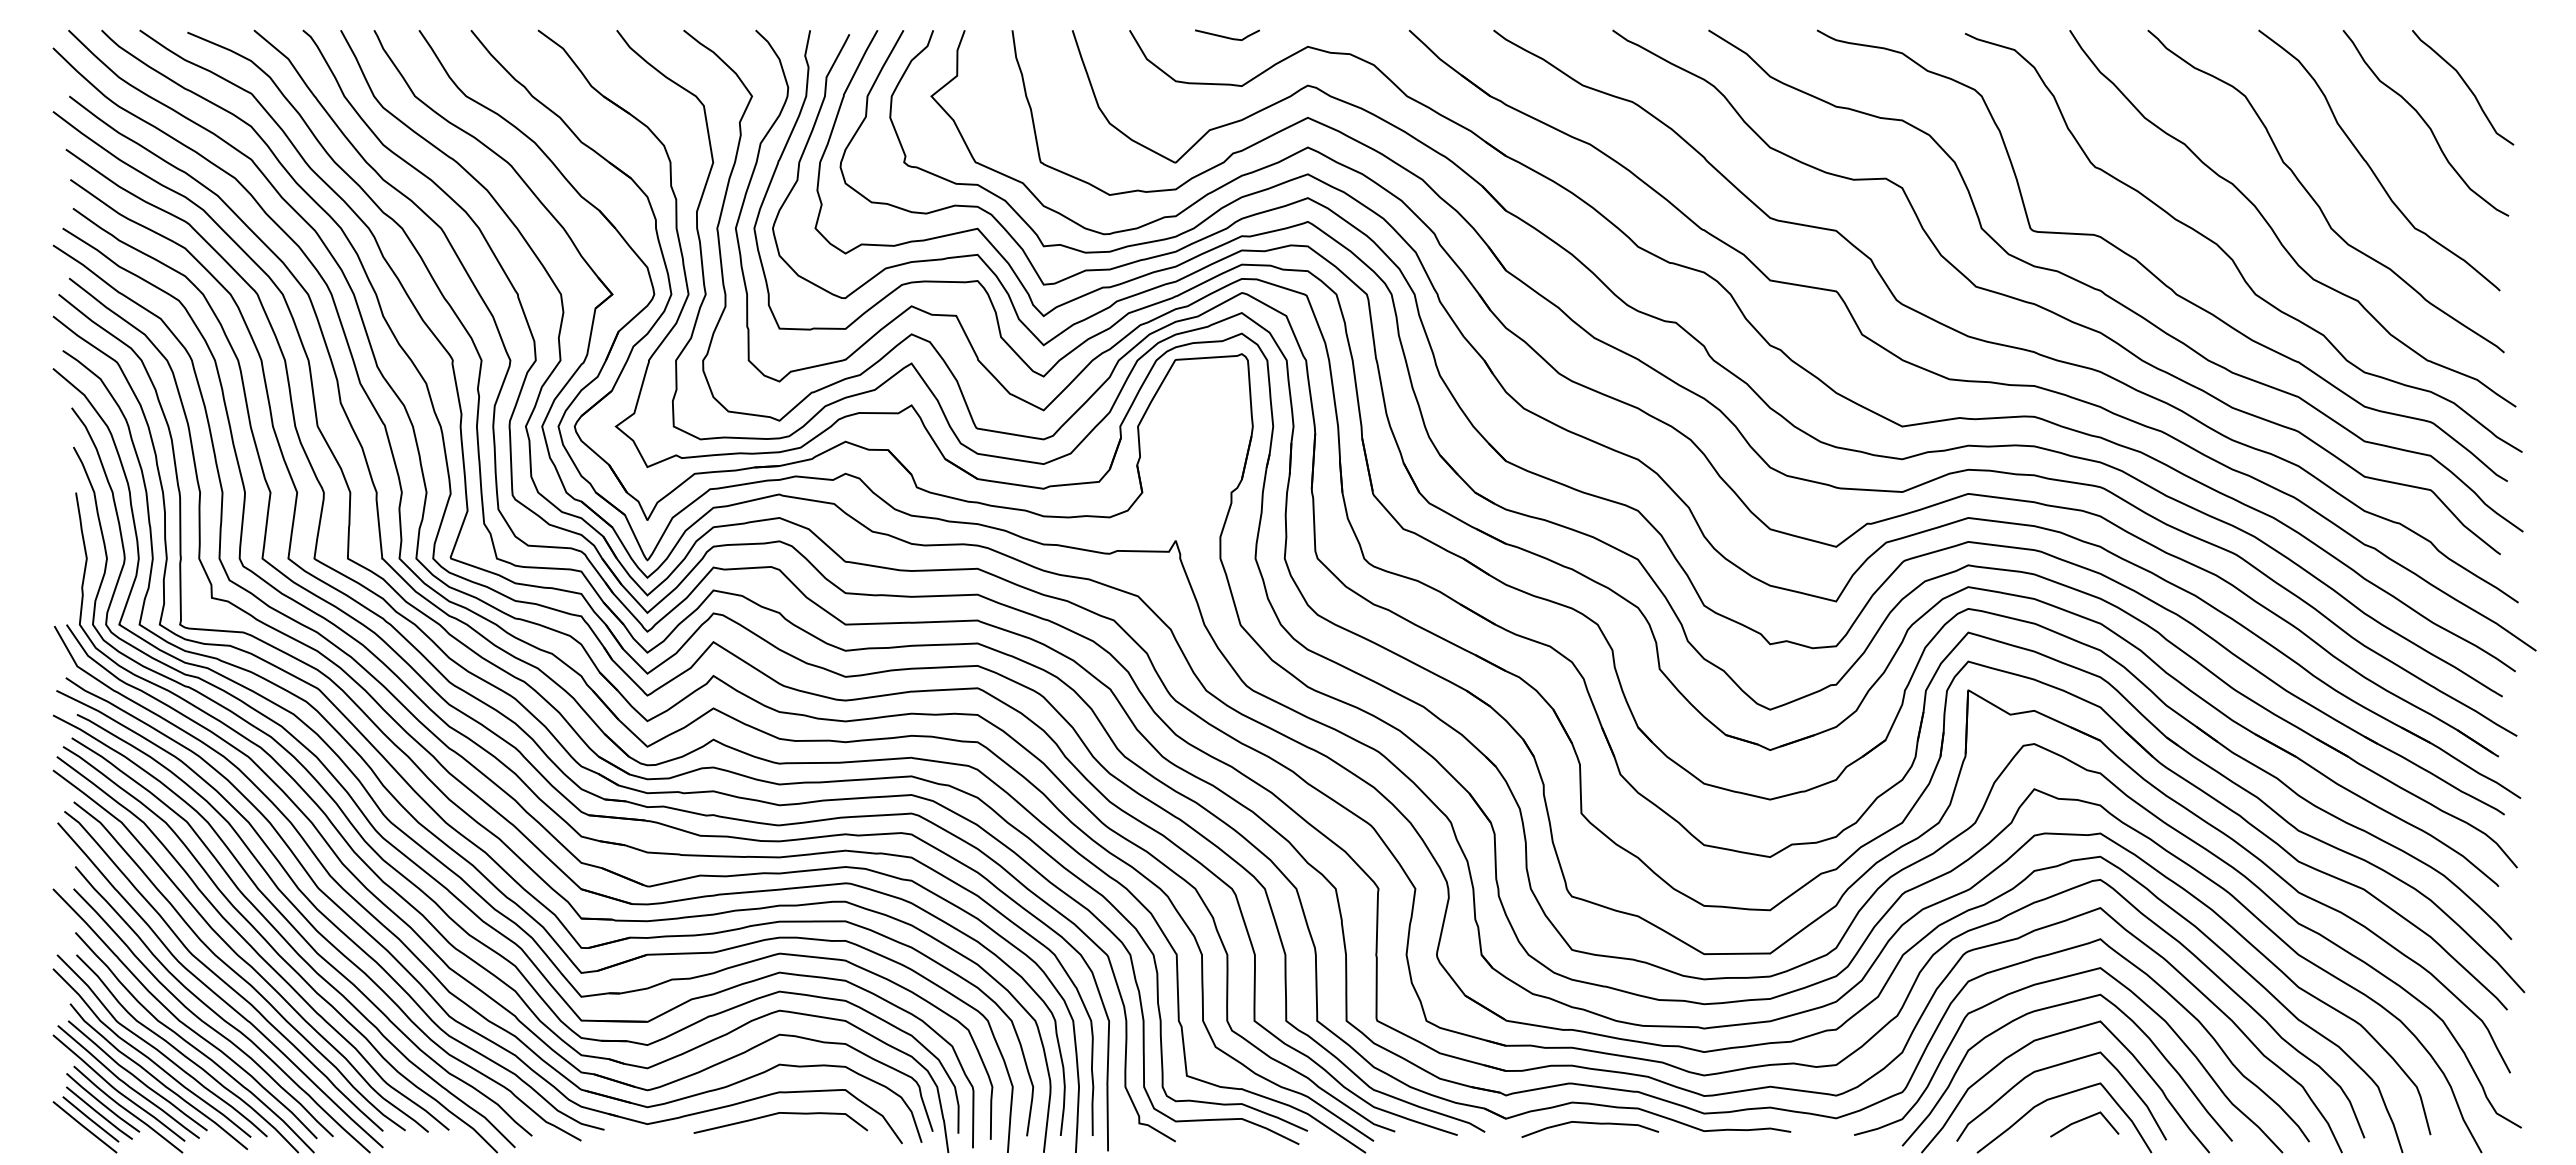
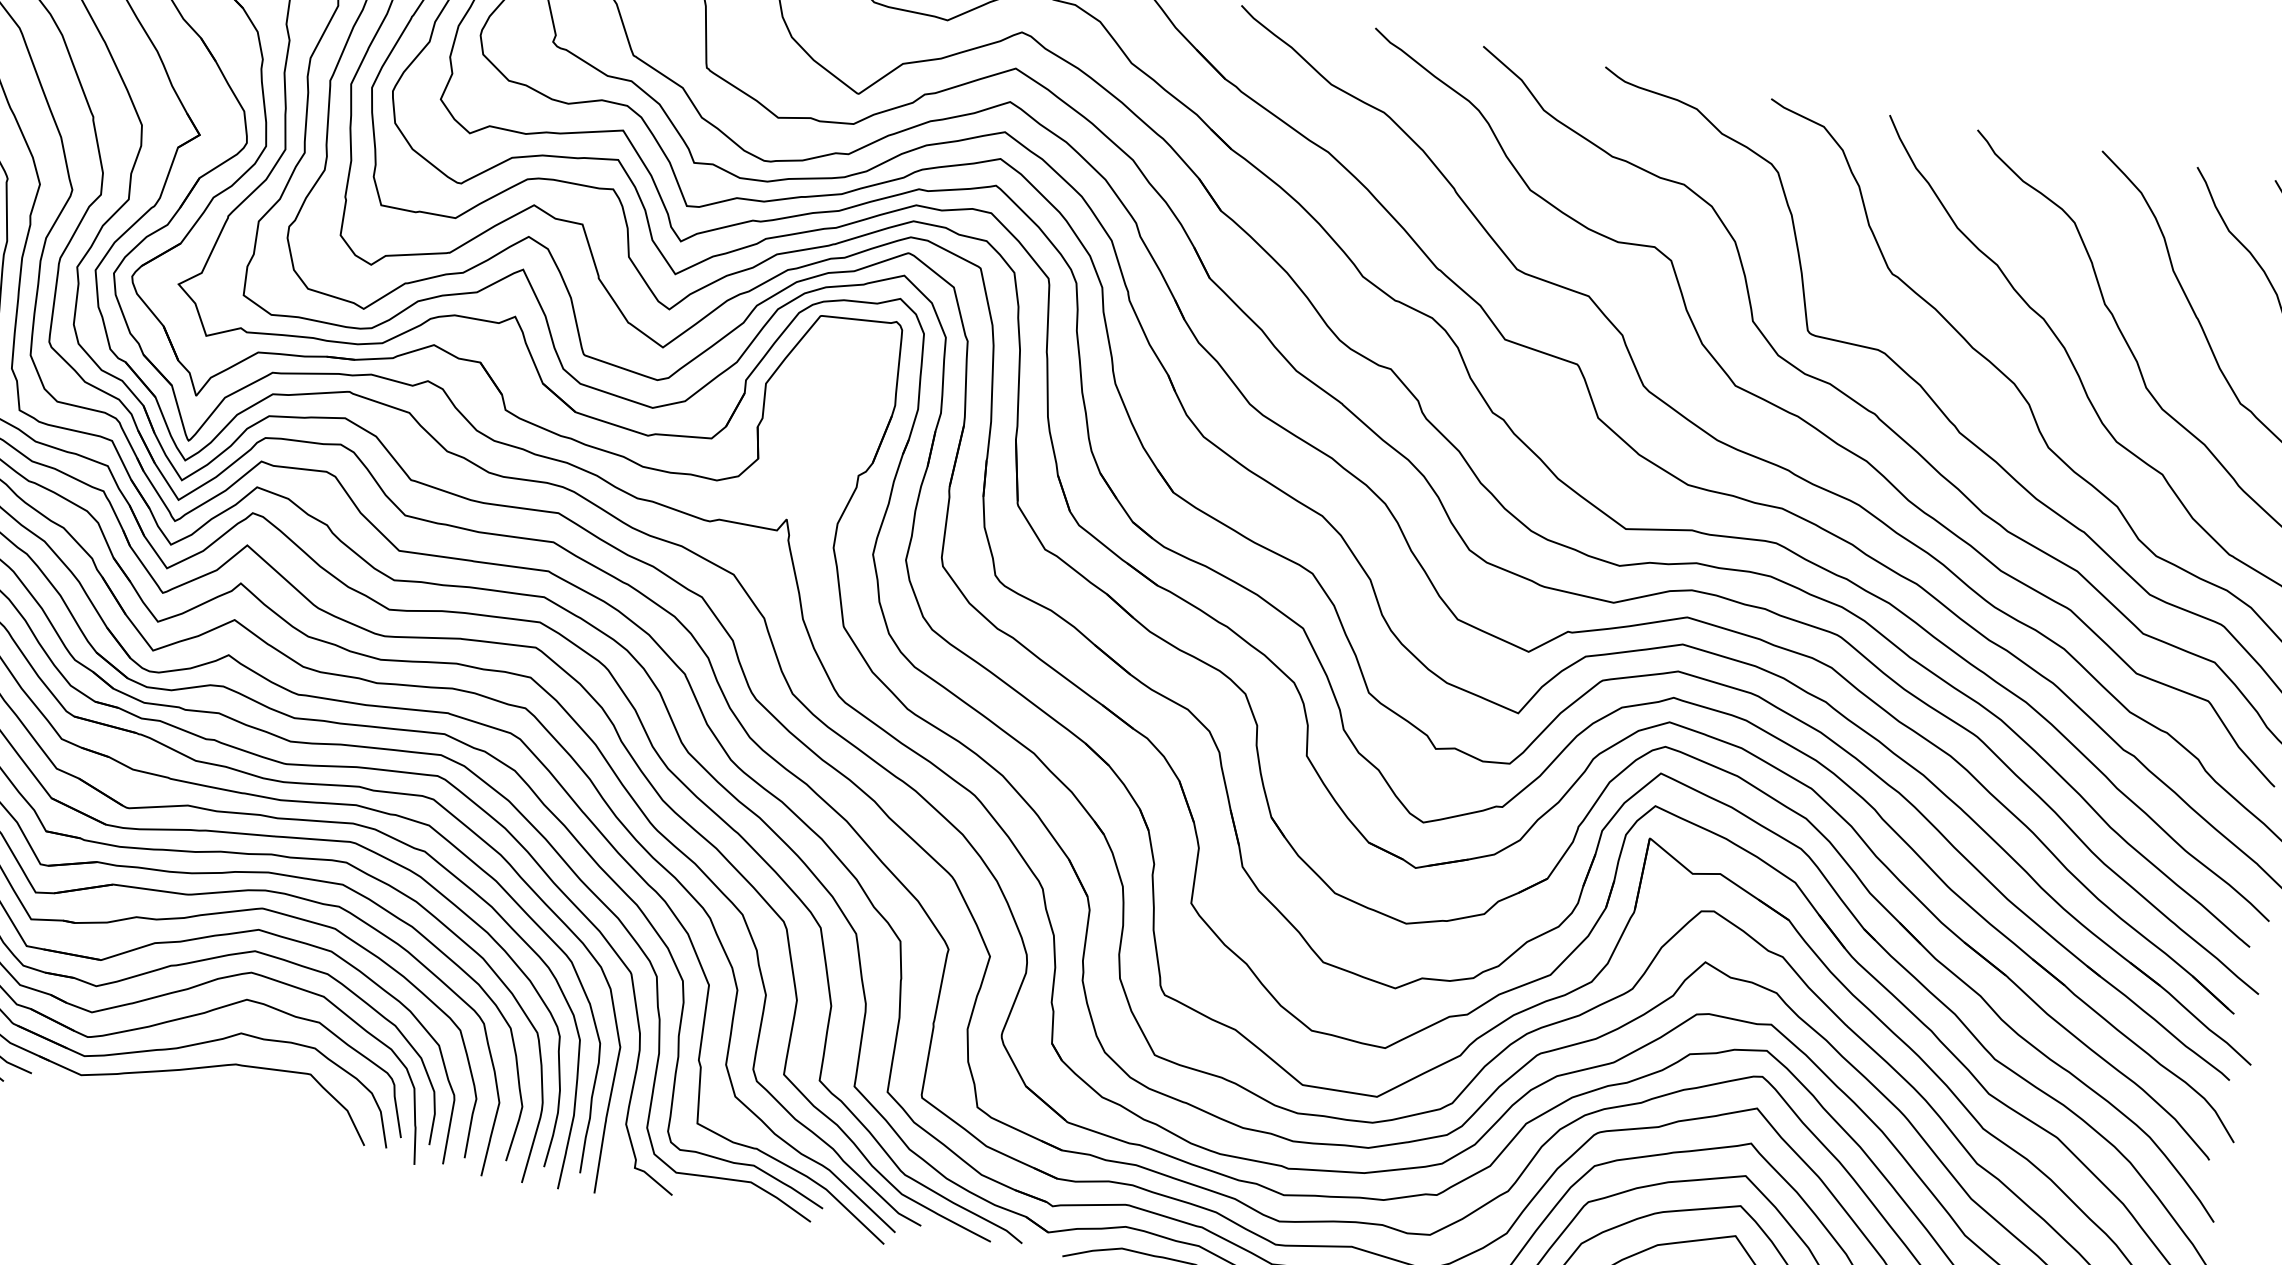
curve: (778, 1114) -> (230, 1089), removed

